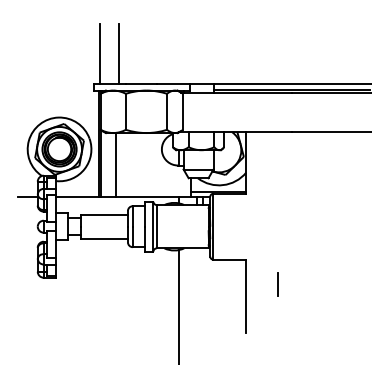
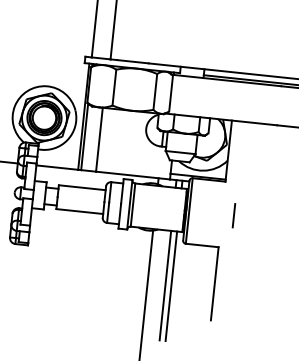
line: (277, 284) -> (233, 215), moved
line: (197, 303) -> (165, 285), added
line: (203, 303) -> (171, 286), added

